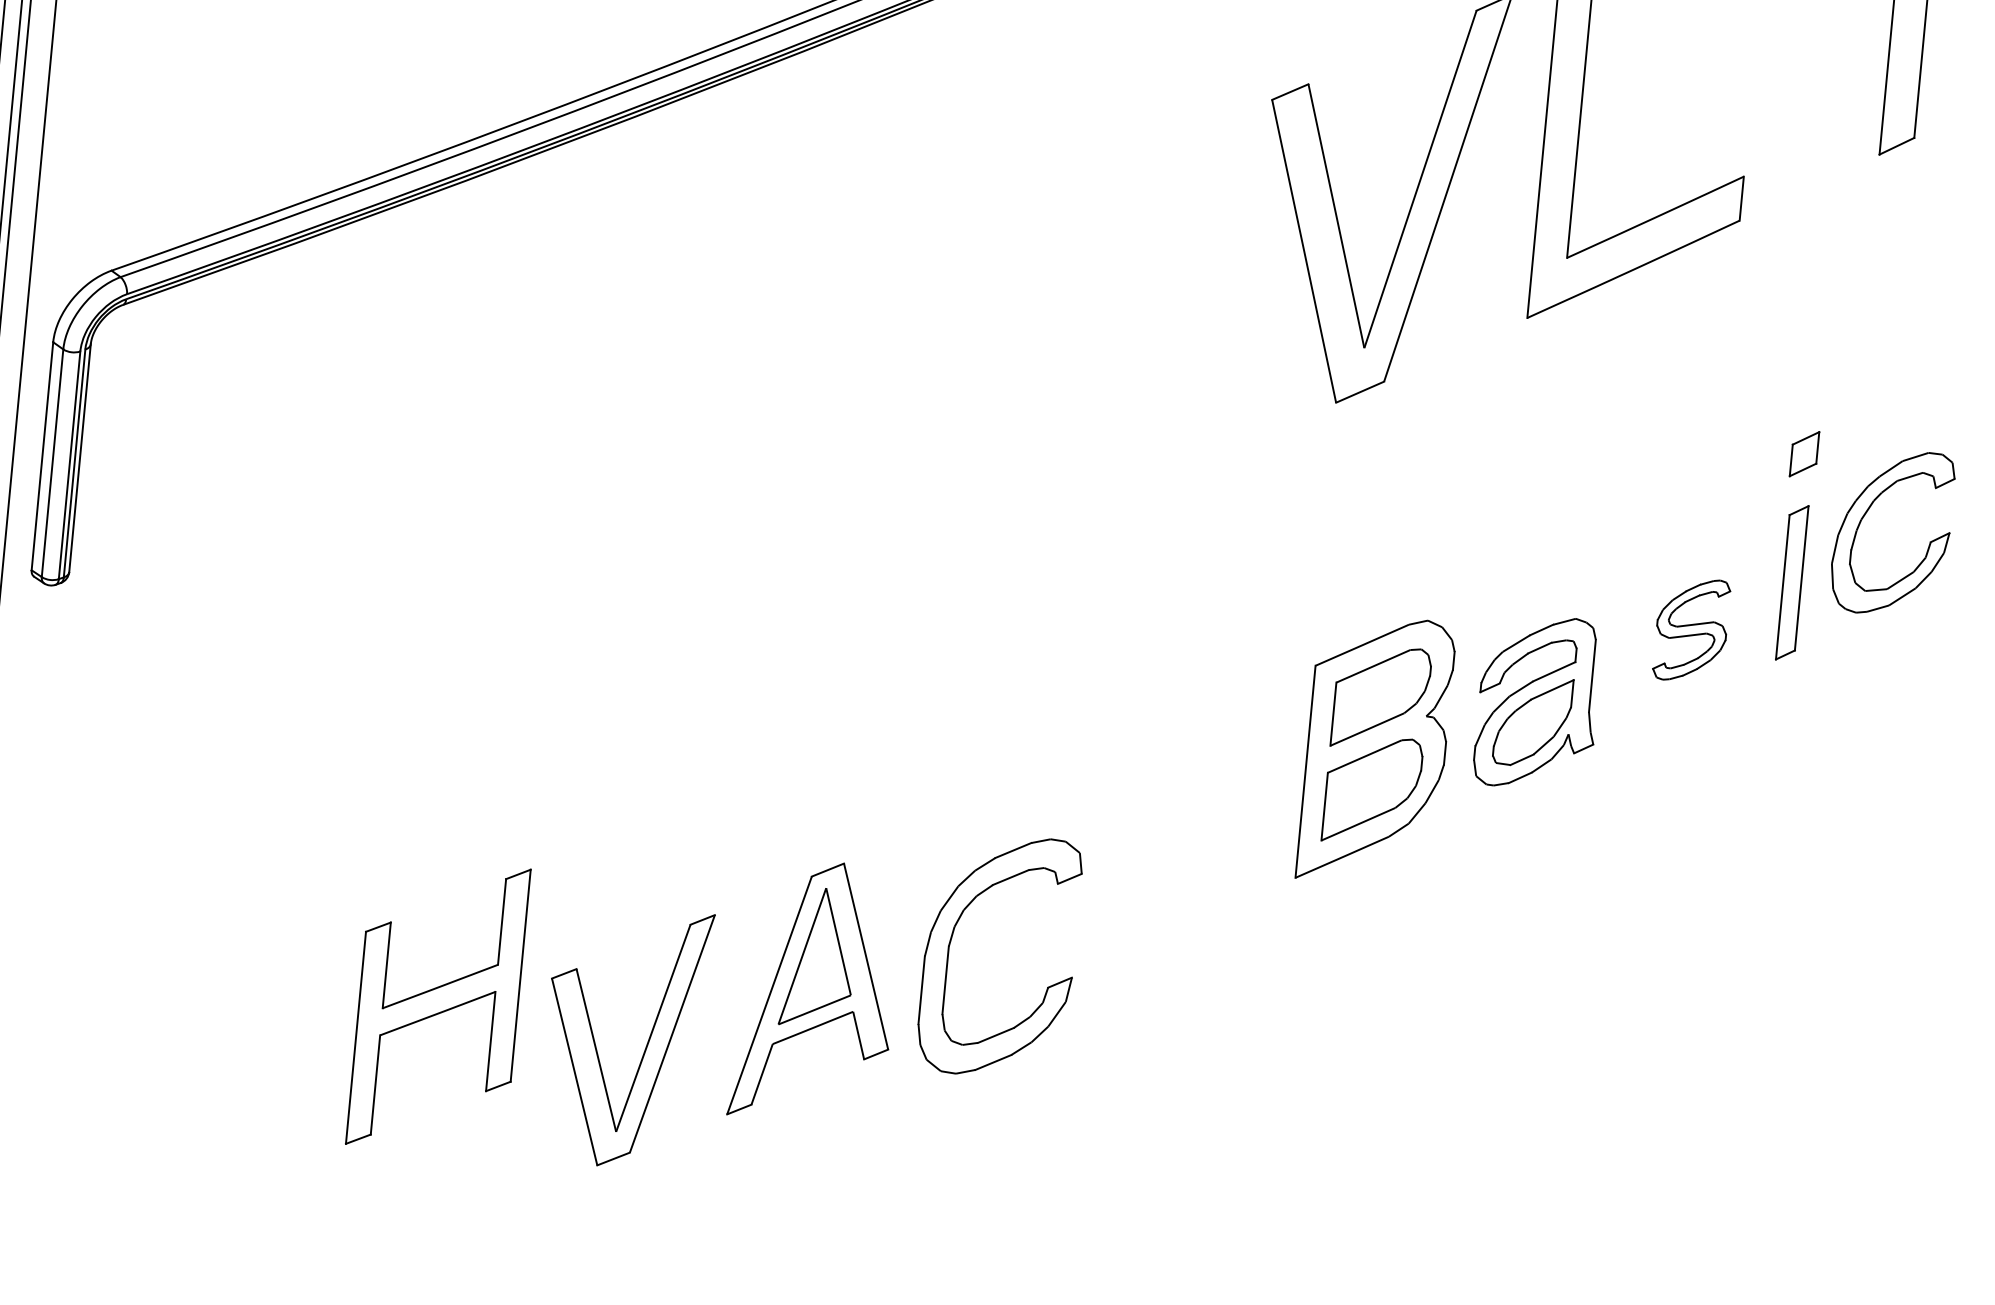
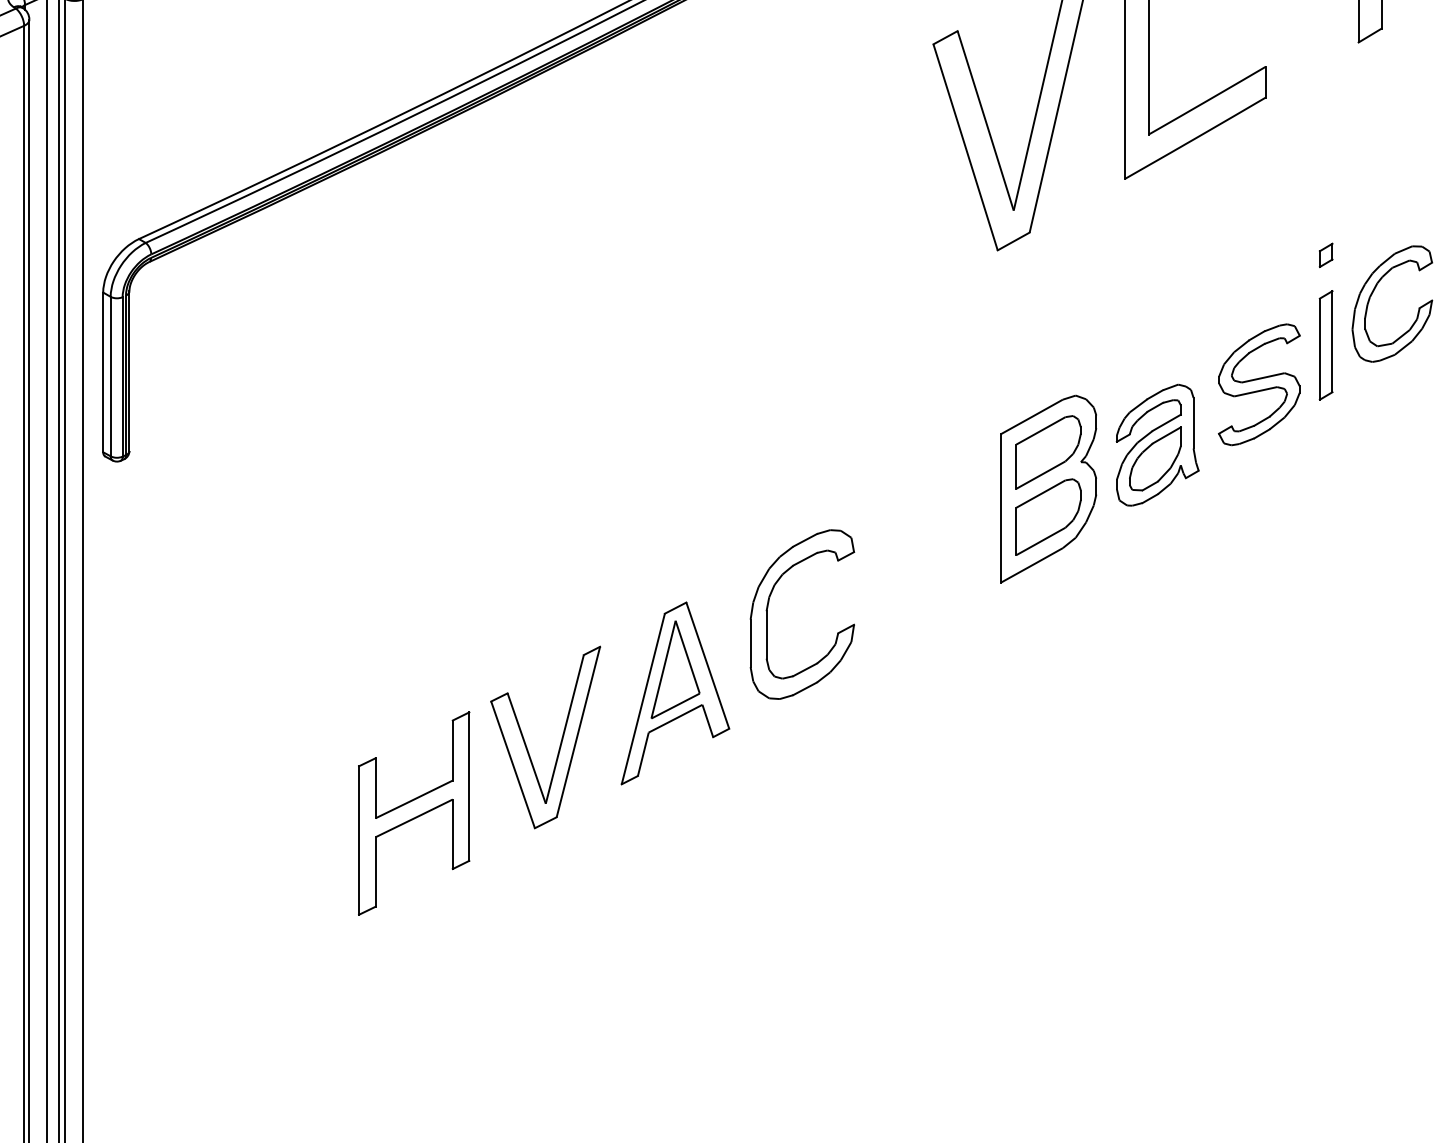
part: (1803, 454) -> (1325, 255), size x0.71
part: (1691, 629) -> (1259, 384), size x1.67
part: (952, 941) -> (768, 607), moved
part: (438, 1006) -> (414, 813), moved

